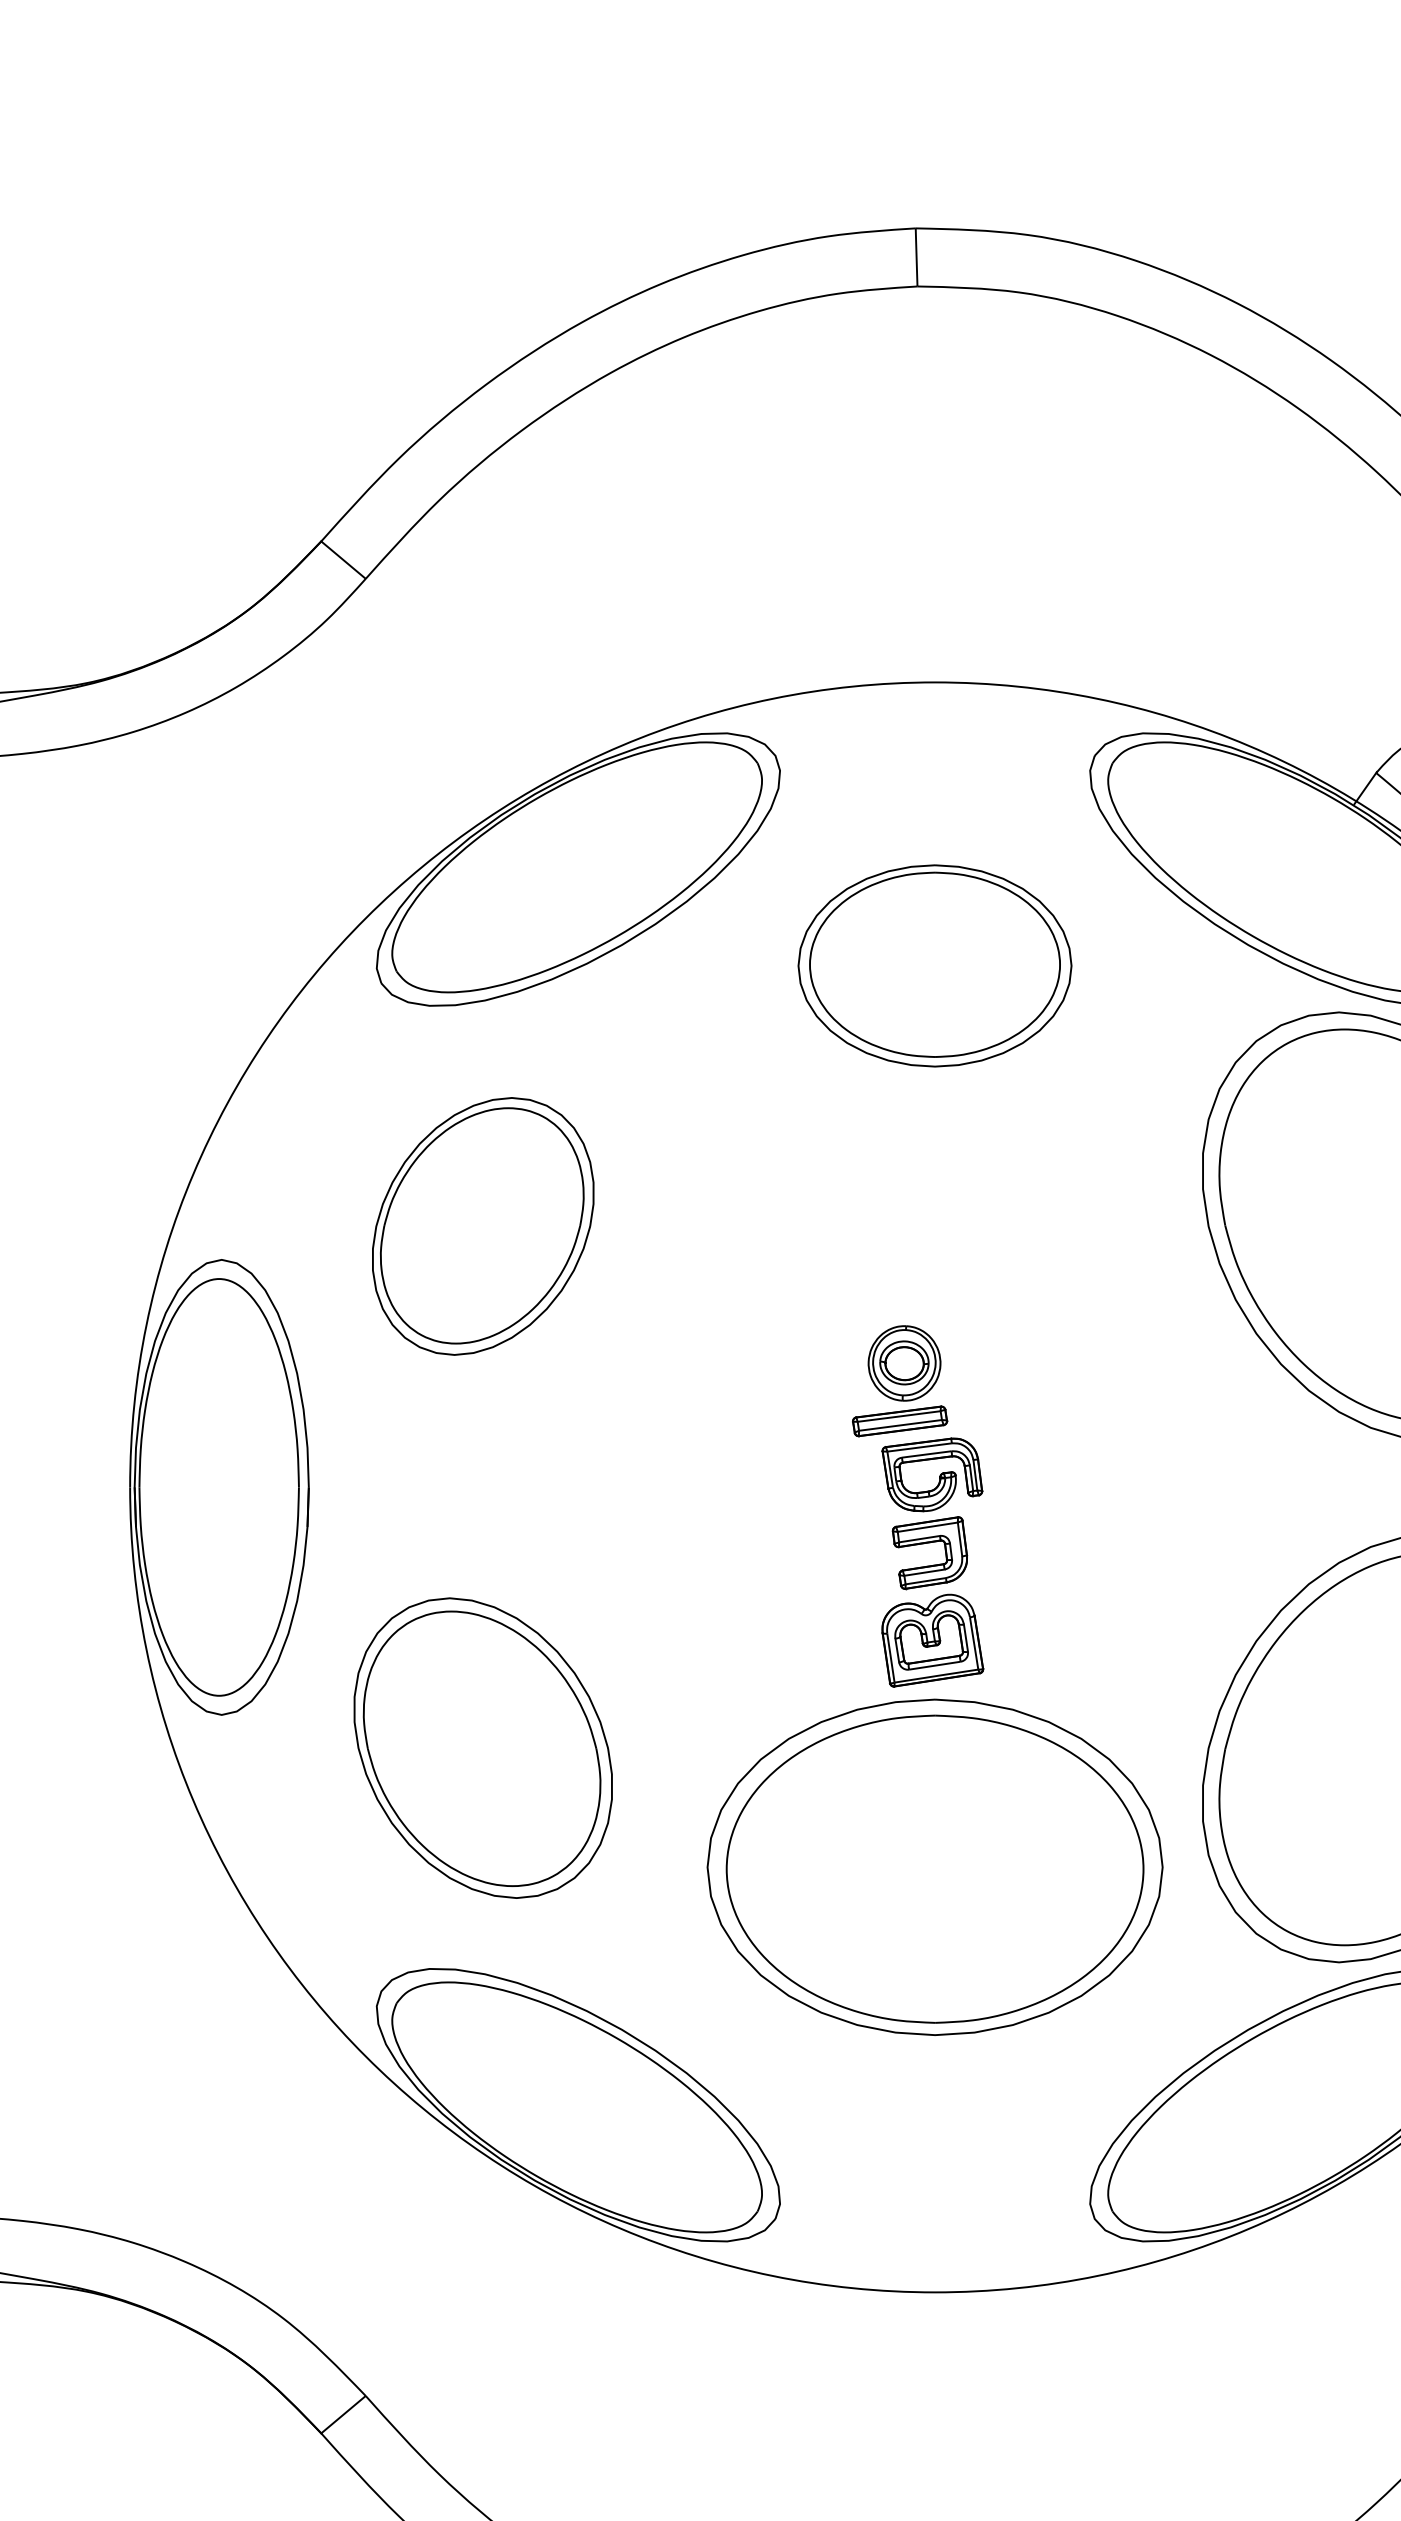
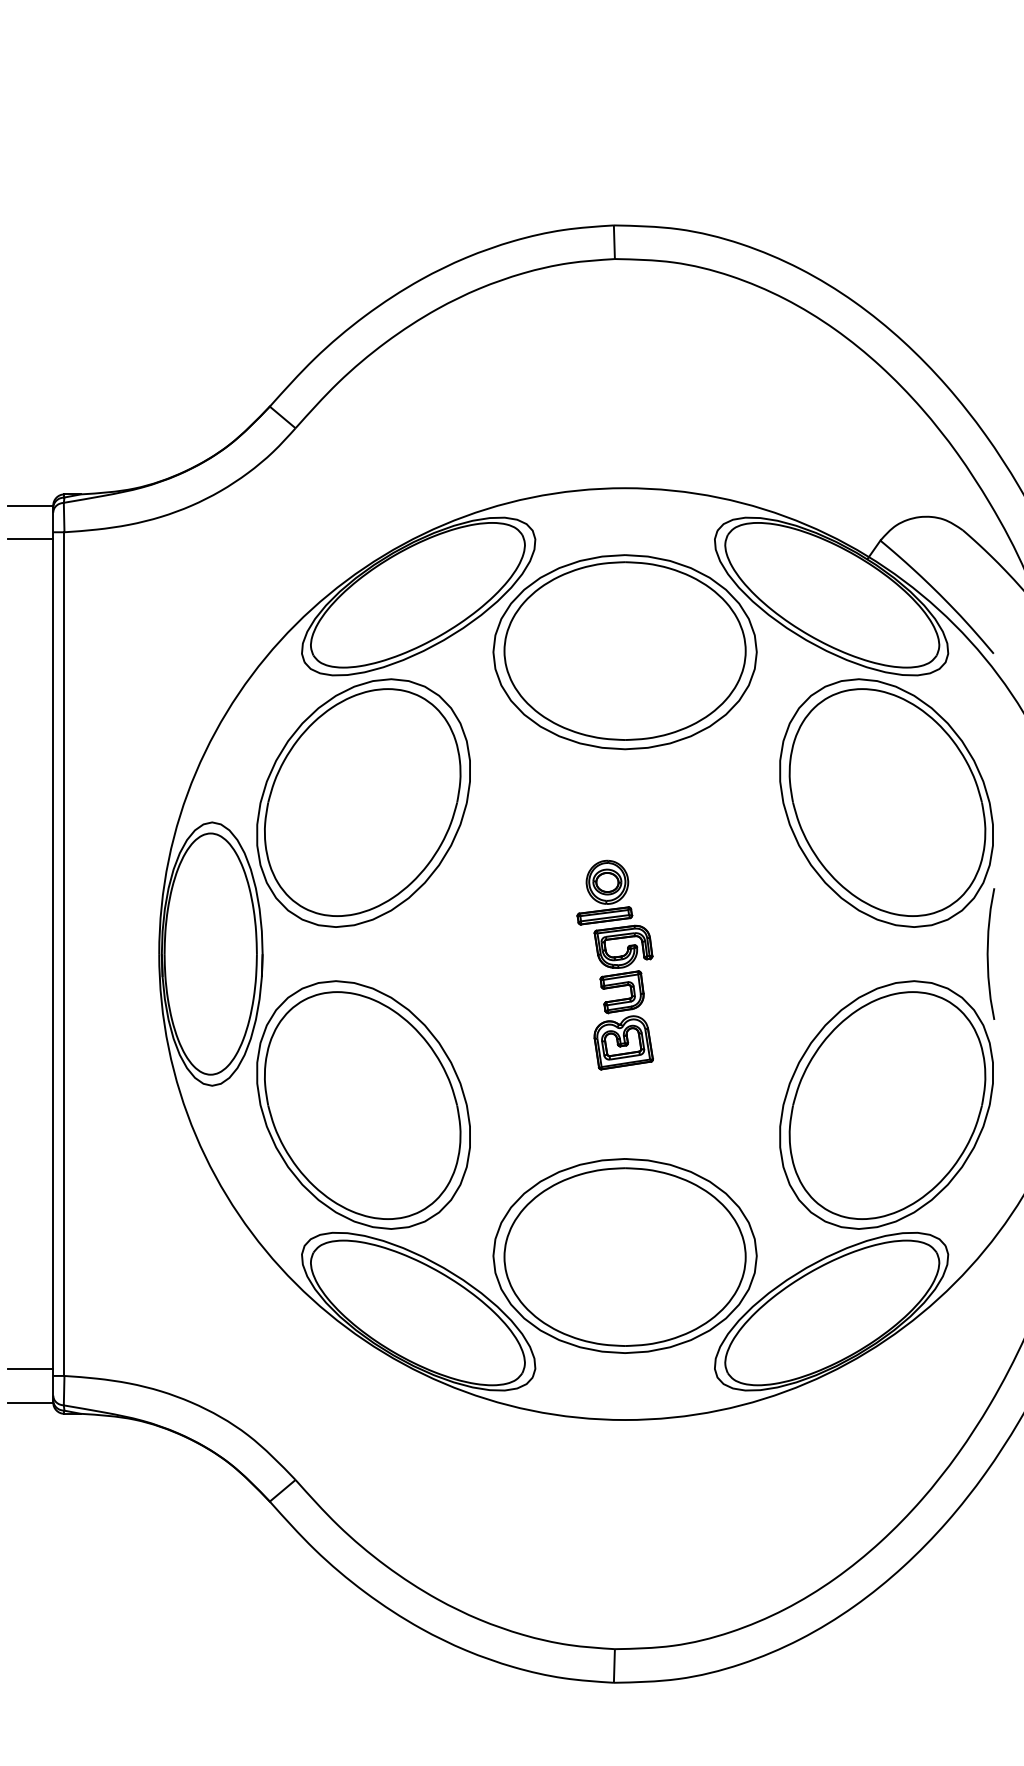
part: (934, 966) -> (624, 652), size x1.67
part: (483, 1225) -> (363, 802), size x1.67
part: (483, 1747) -> (363, 1104), size x1.43
part: (934, 1866) -> (624, 1255), moved

